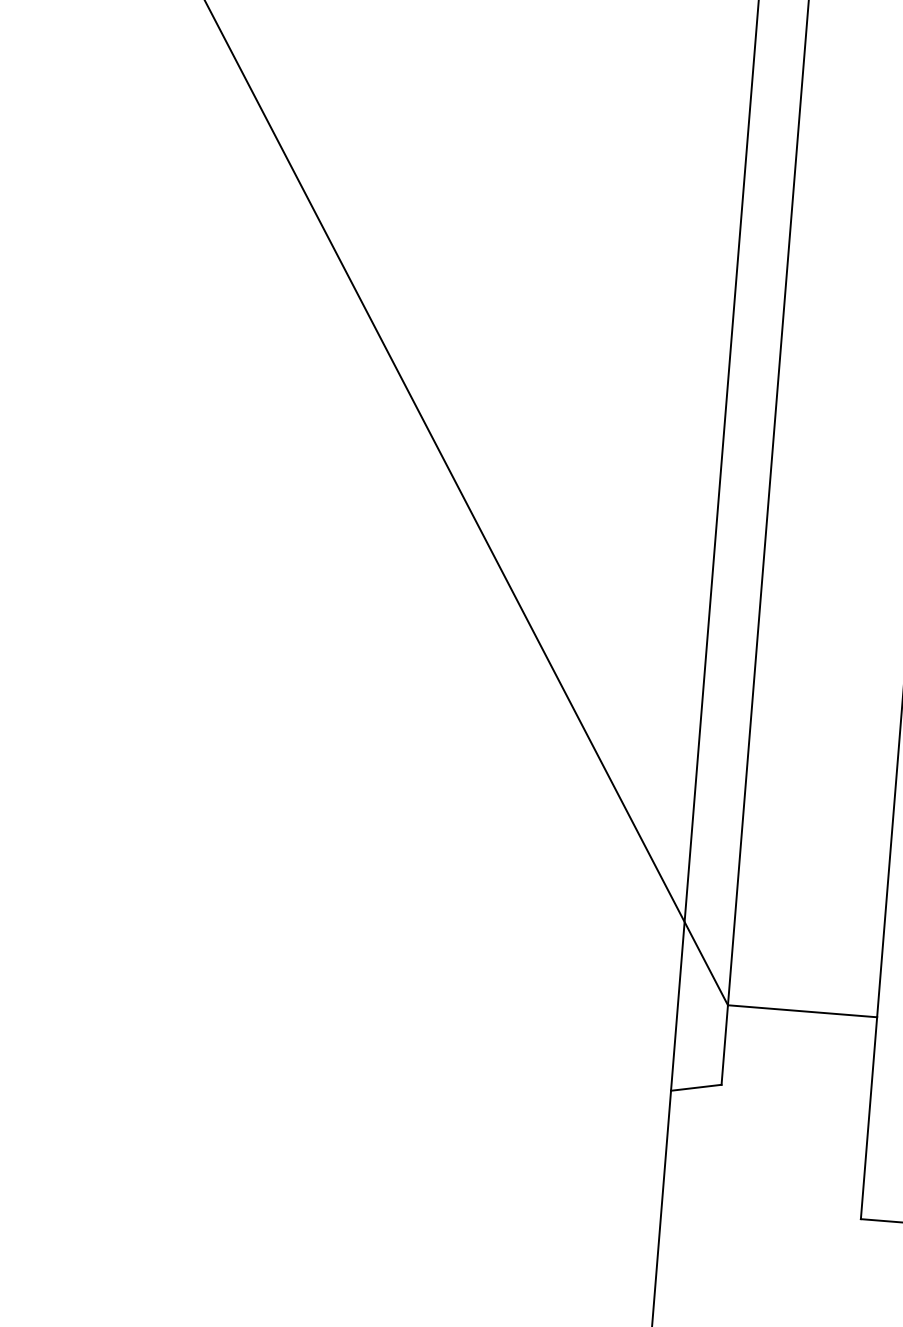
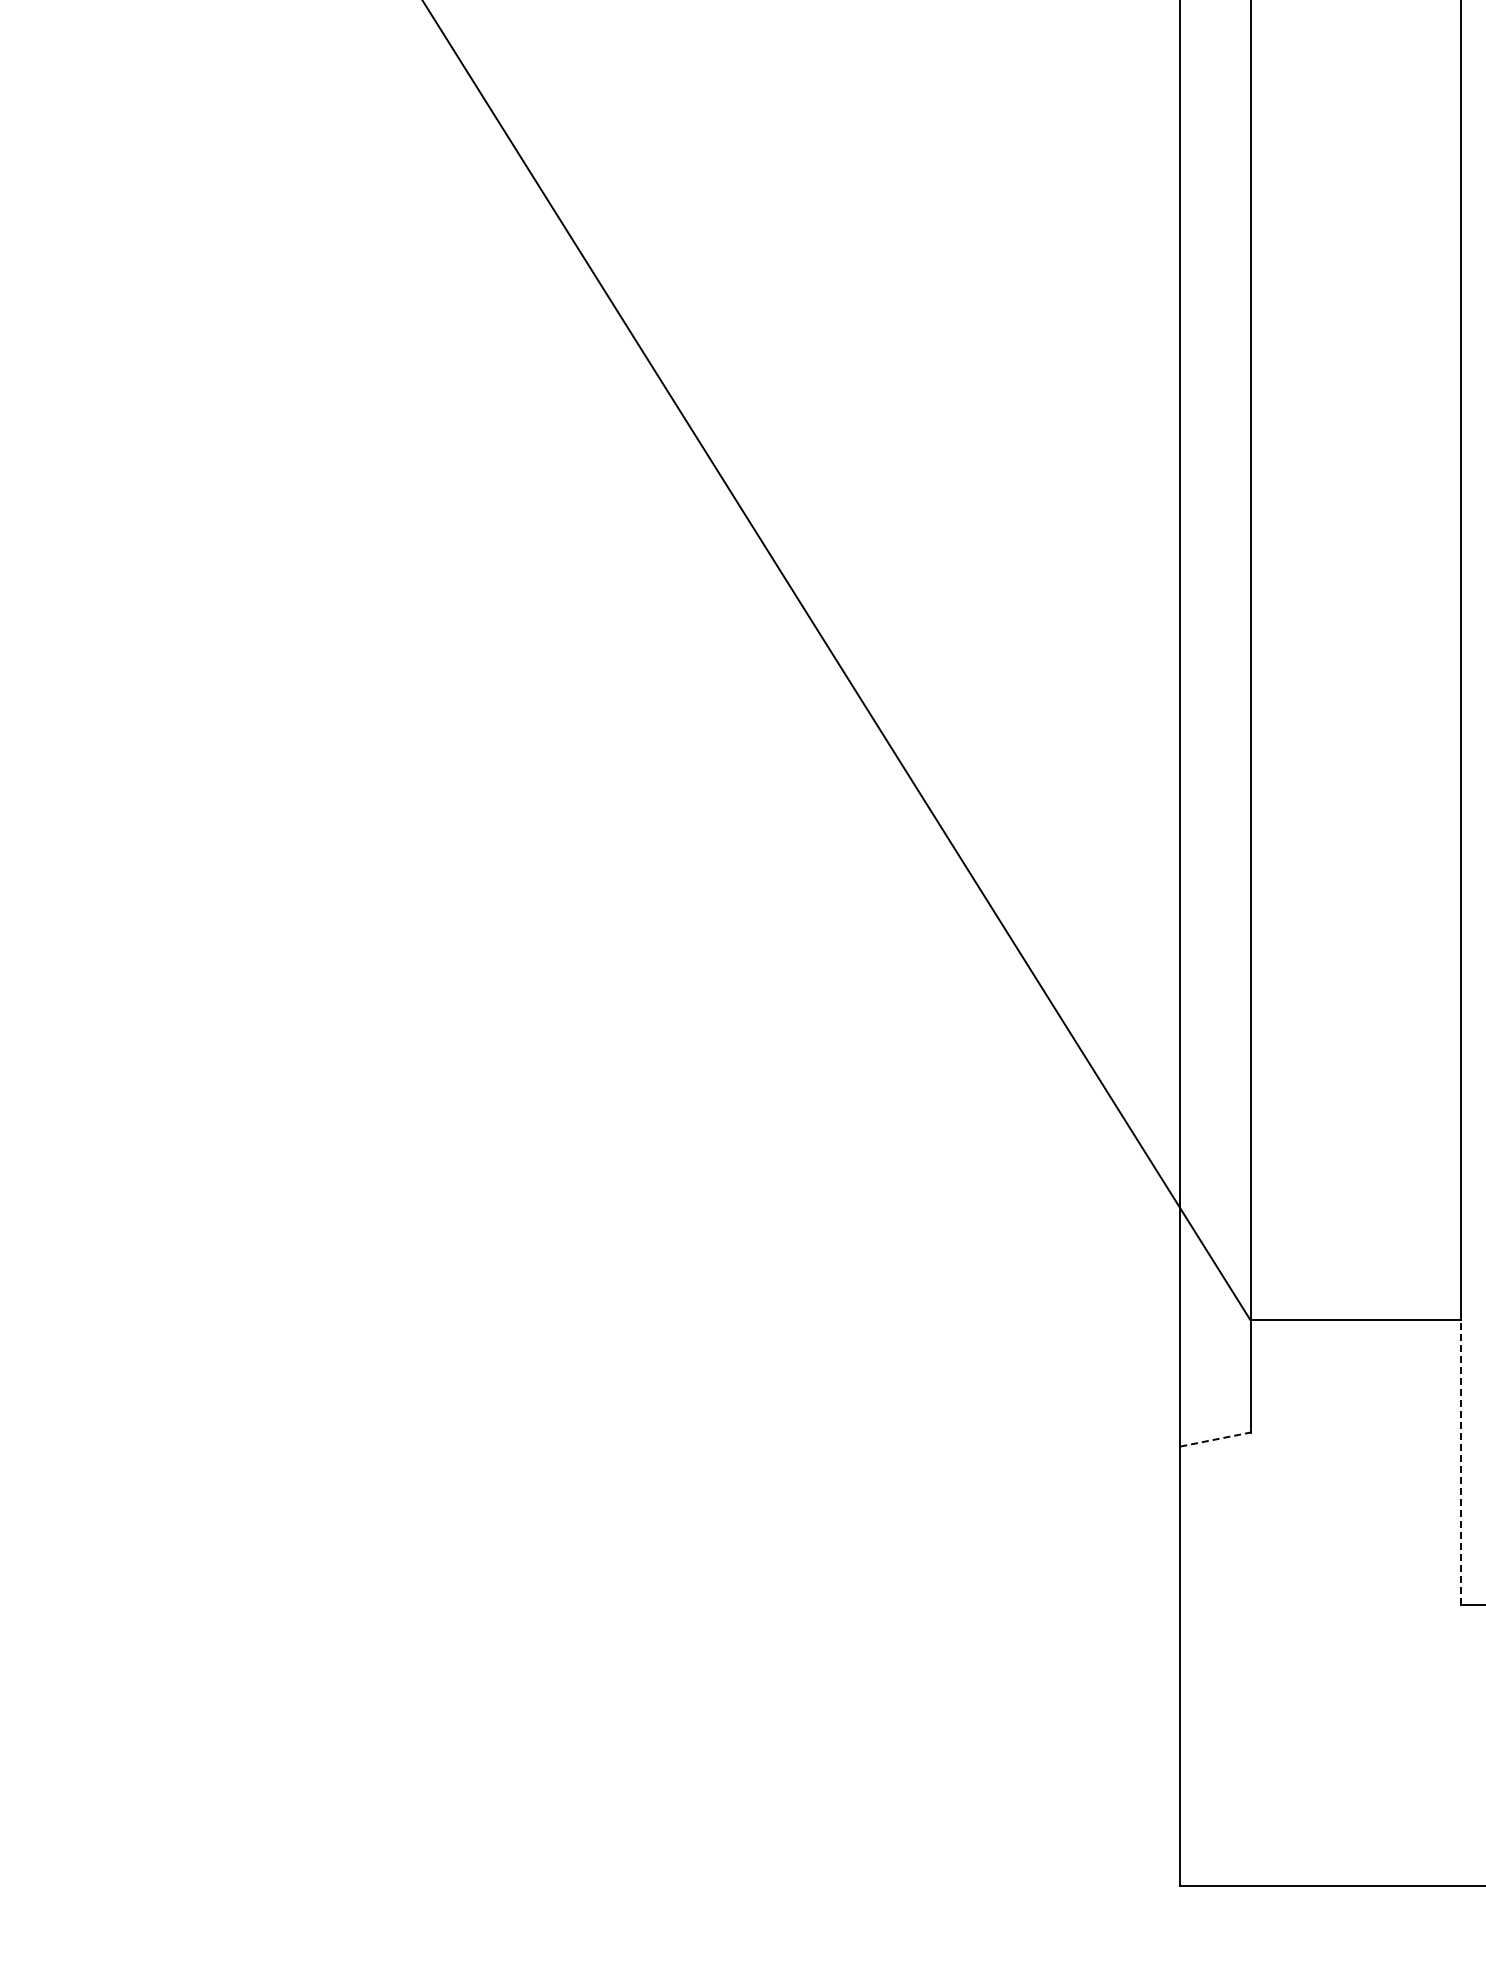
line: (696, 1087) -> (1215, 1439), solid -> dashed
line: (869, 1118) -> (1461, 1462), solid -> dashed

